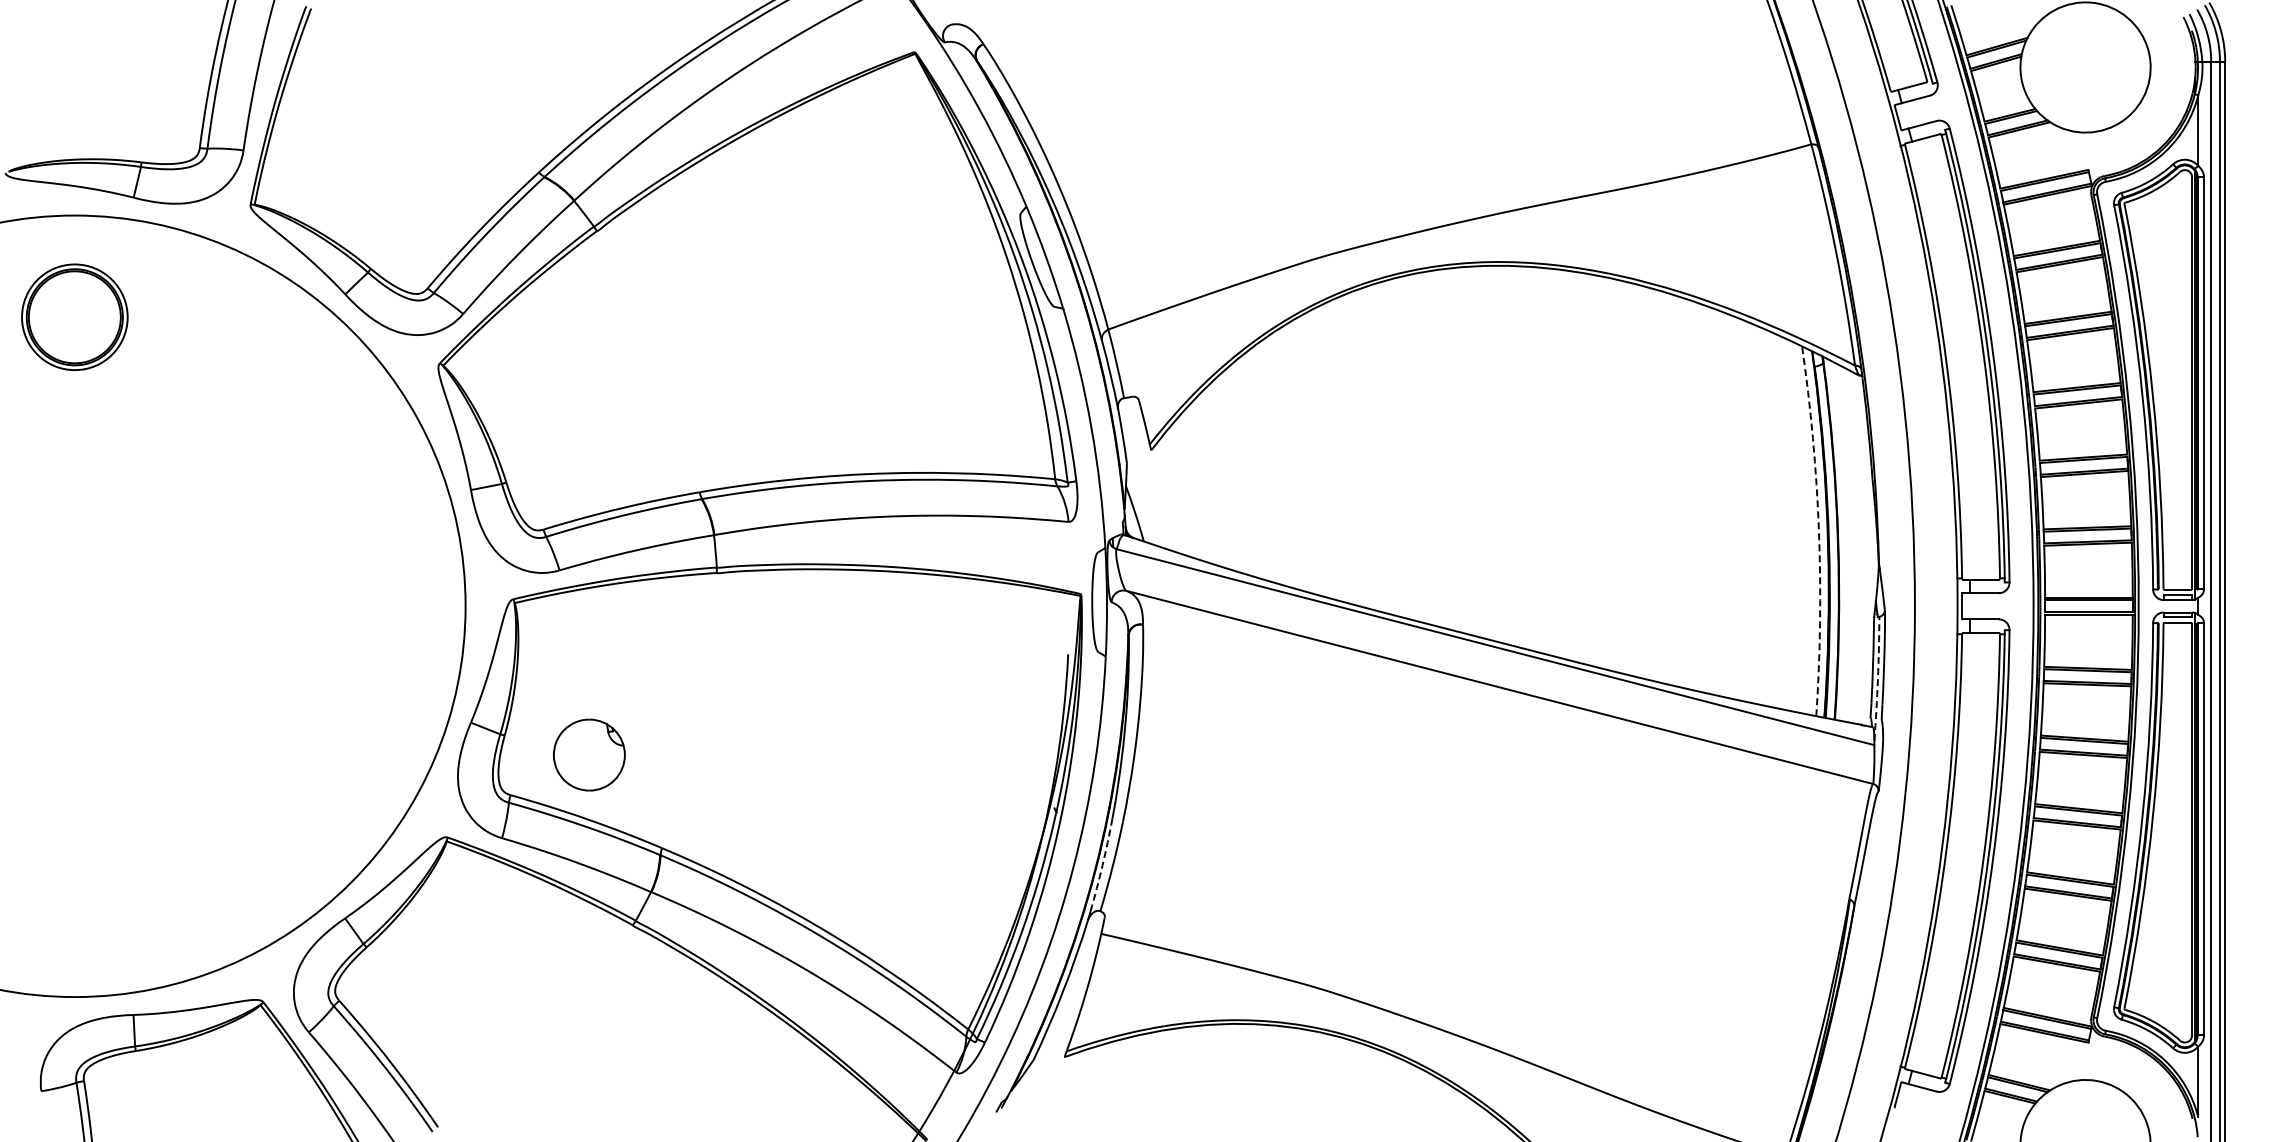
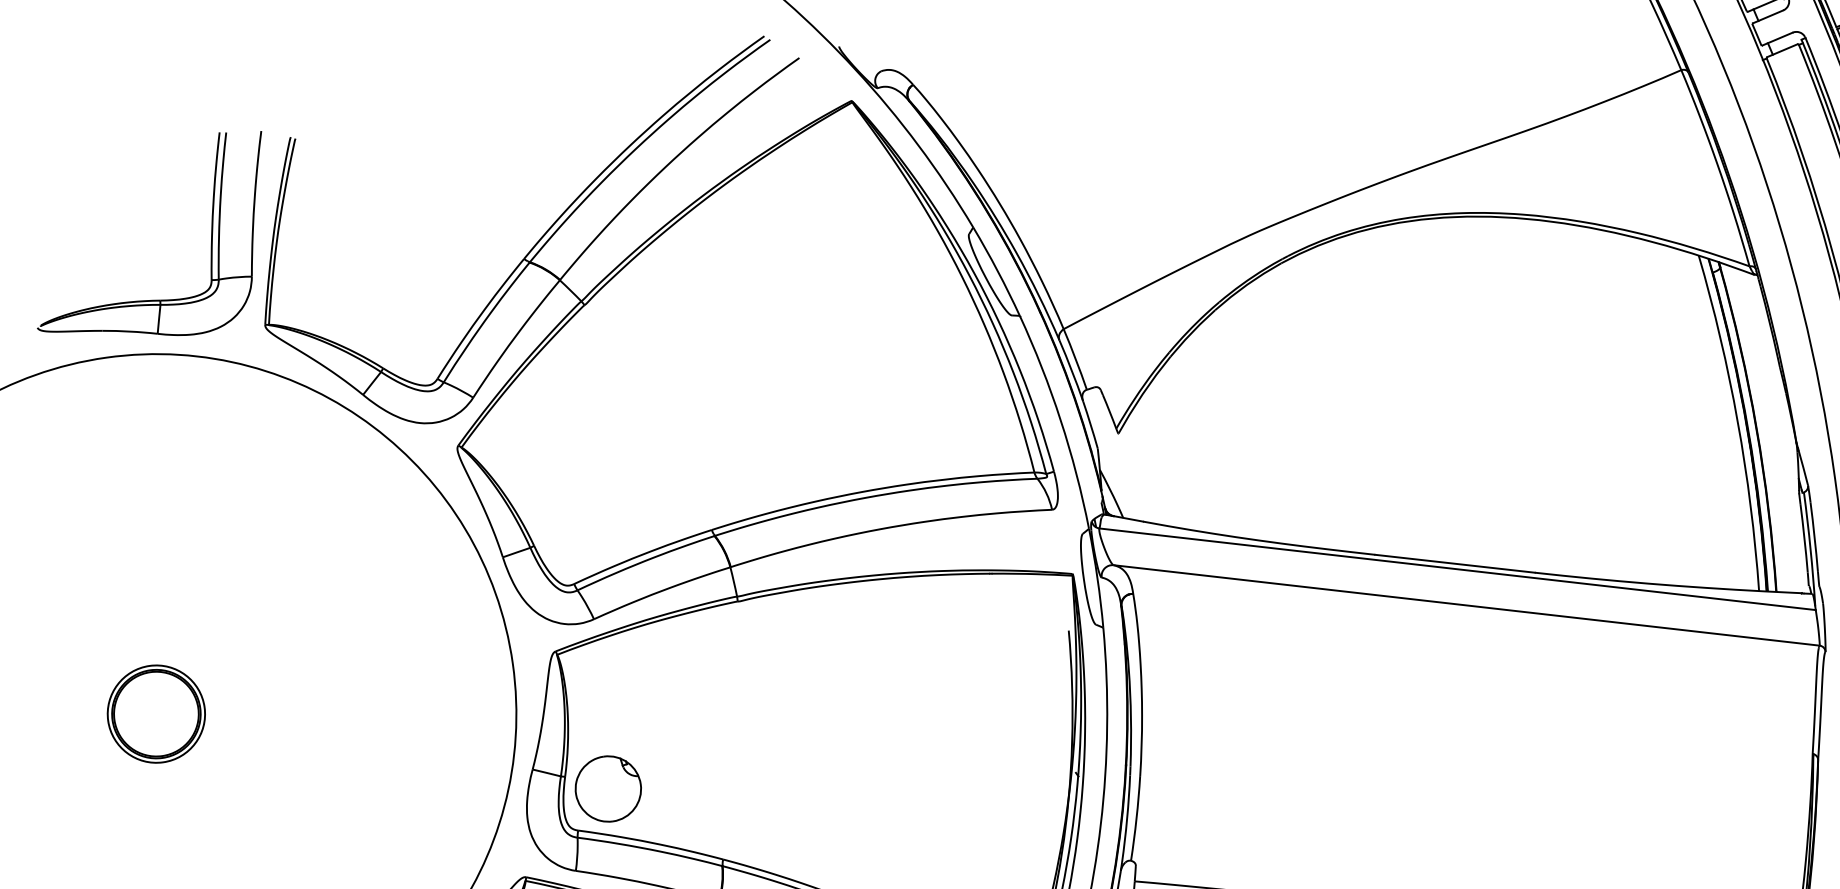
part: (74, 316) -> (155, 713), moved
arc: (1818, 530) -> (1737, 421), dashed -> solid
arc: (1877, 679) -> (1810, 549), dashed -> solid
part: (589, 754) -> (608, 788), moved
arc: (1102, 865) -> (1127, 818), dashed -> solid

